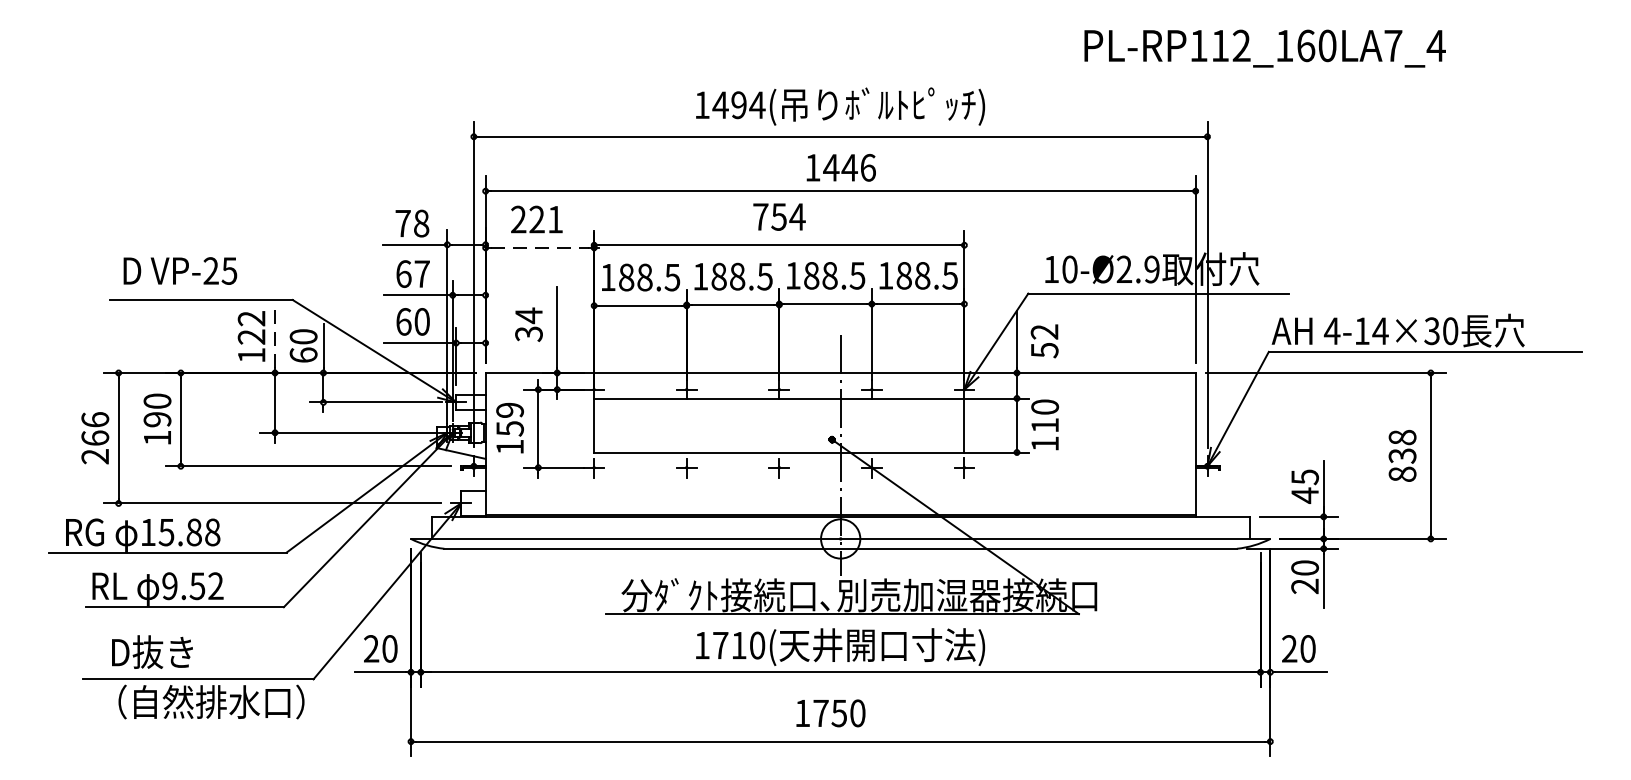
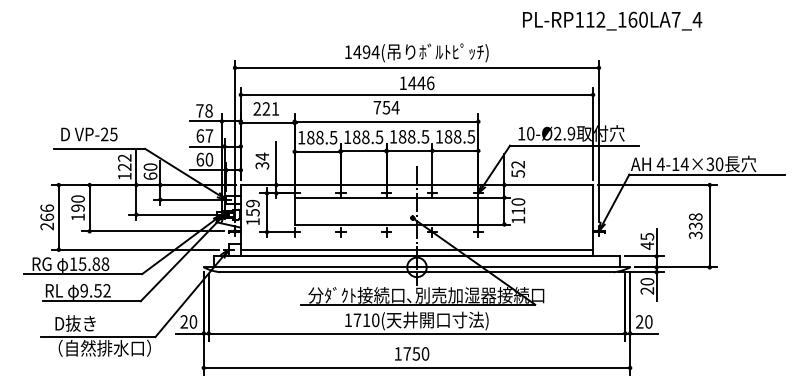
text: (1265, 47) -> (612, 20), moved
line: (541, 248) -> (268, 123), dashed -> solid
line: (275, 335) -> (136, 166), dashed -> solid
text: (1402, 474) -> (695, 235), 838 -> 338
line: (839, 502) -> (416, 249), added

